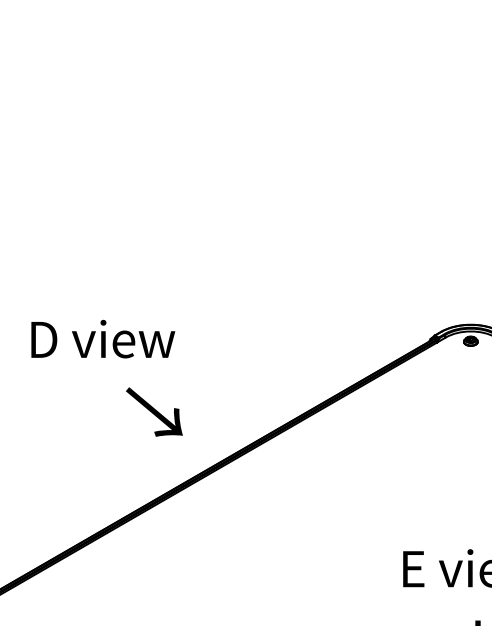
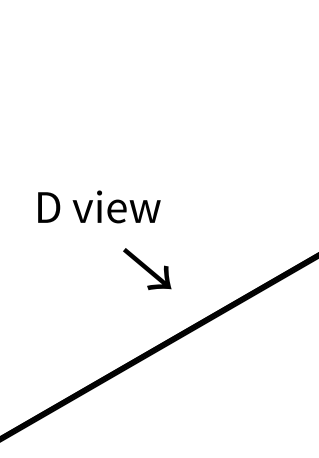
text: (103, 338) -> (99, 206), moved
text: (154, 411) -> (147, 268), moved

